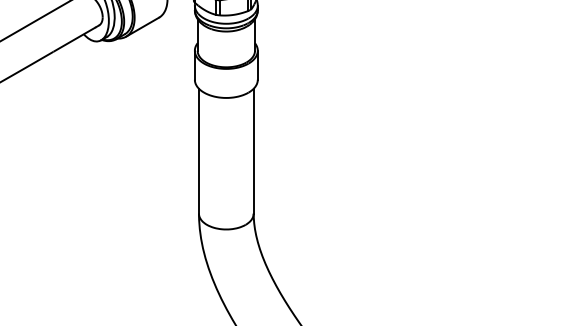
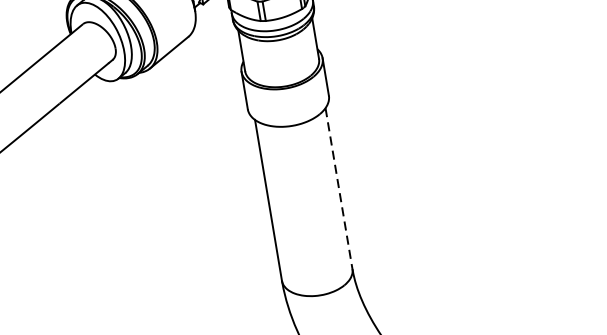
line: (253, 151) -> (338, 189), solid -> dashed

